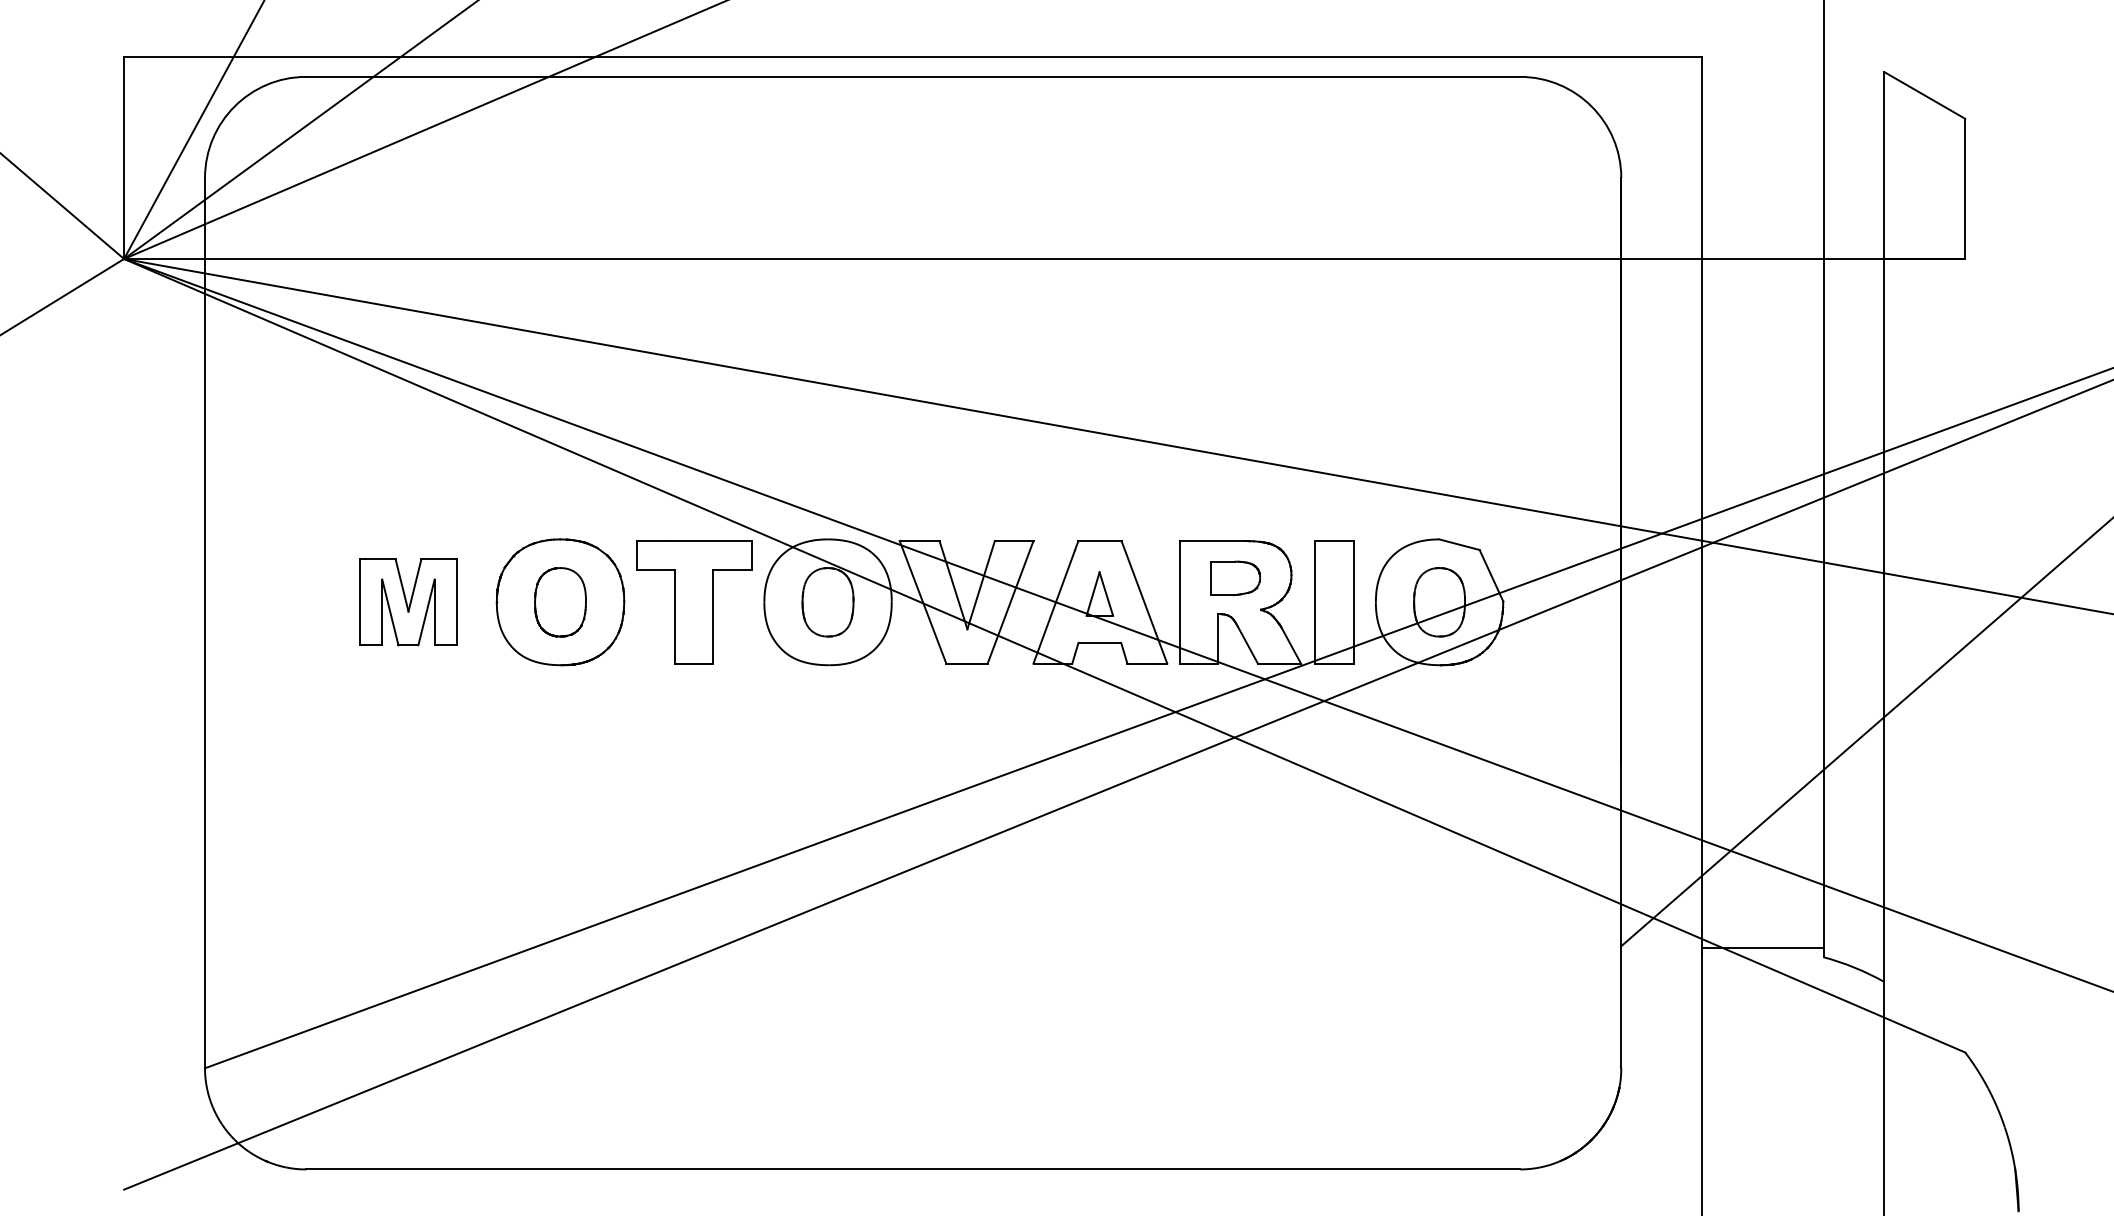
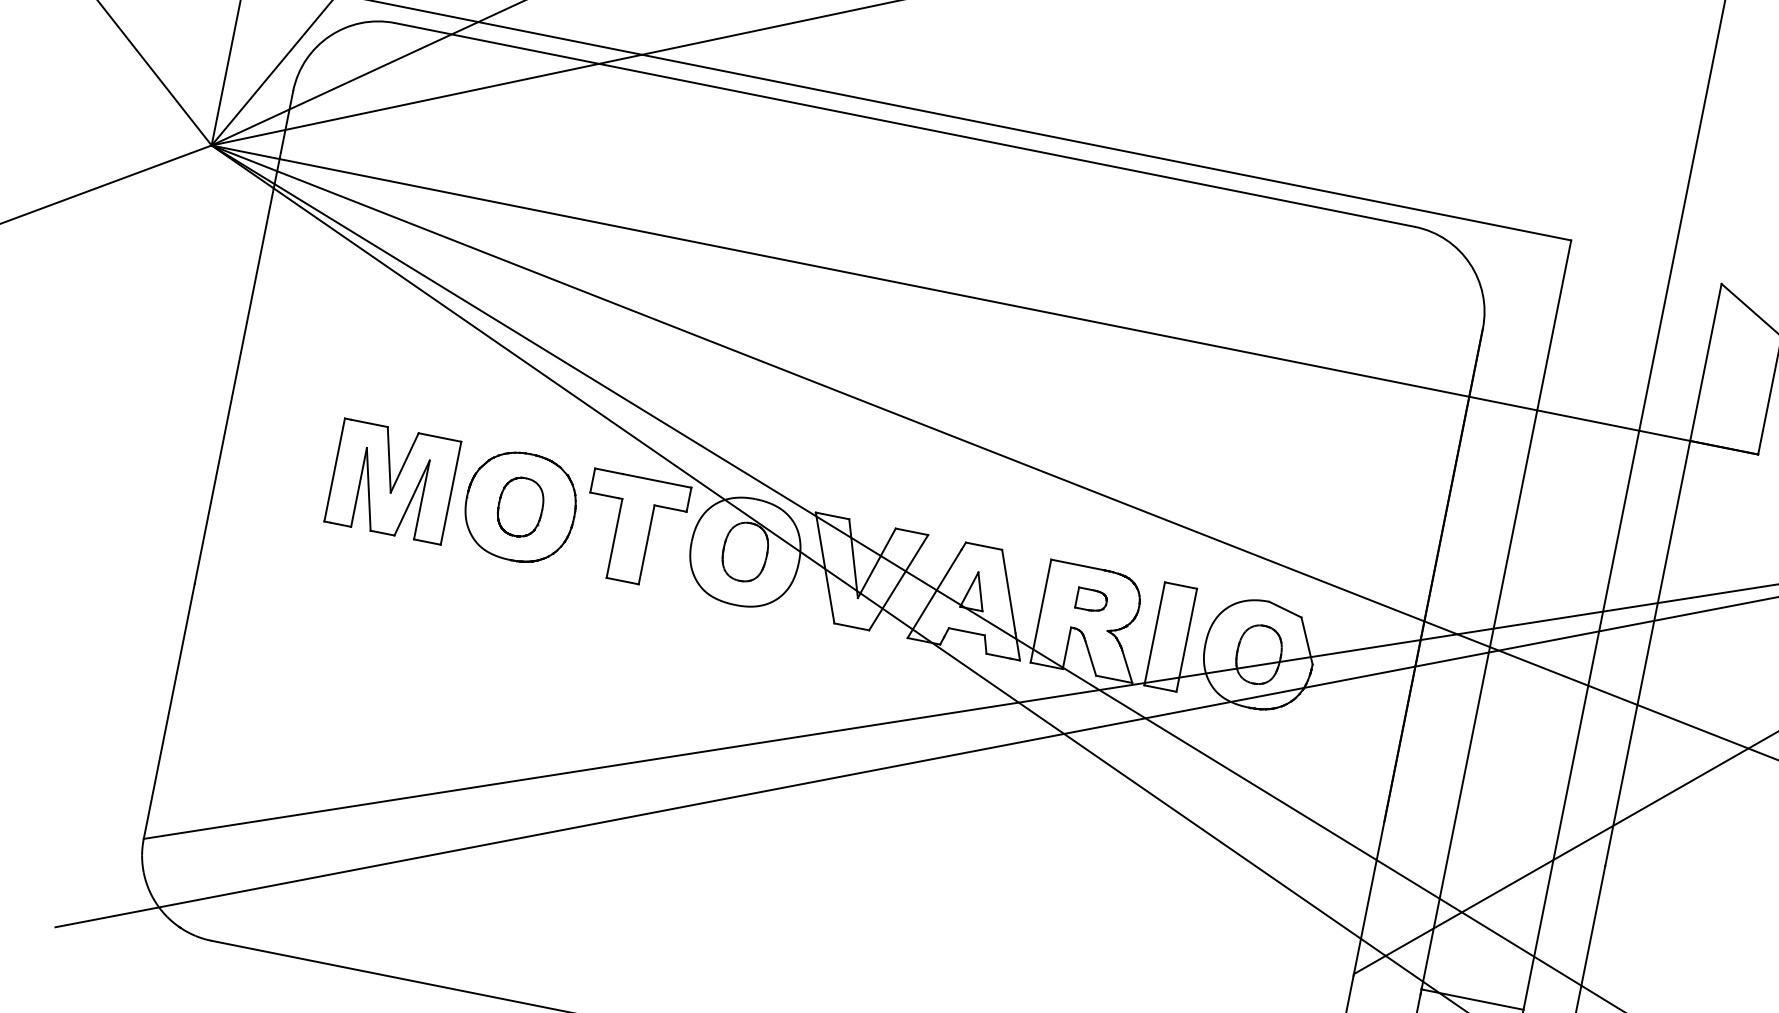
part: (1235, 578) -> (1091, 600), size x0.71
part: (408, 602) -> (392, 481), size x1.43

